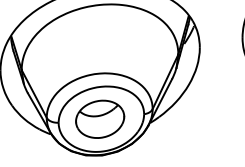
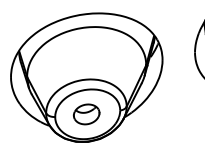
part: (99, 119) -> (86, 114), size x0.7

